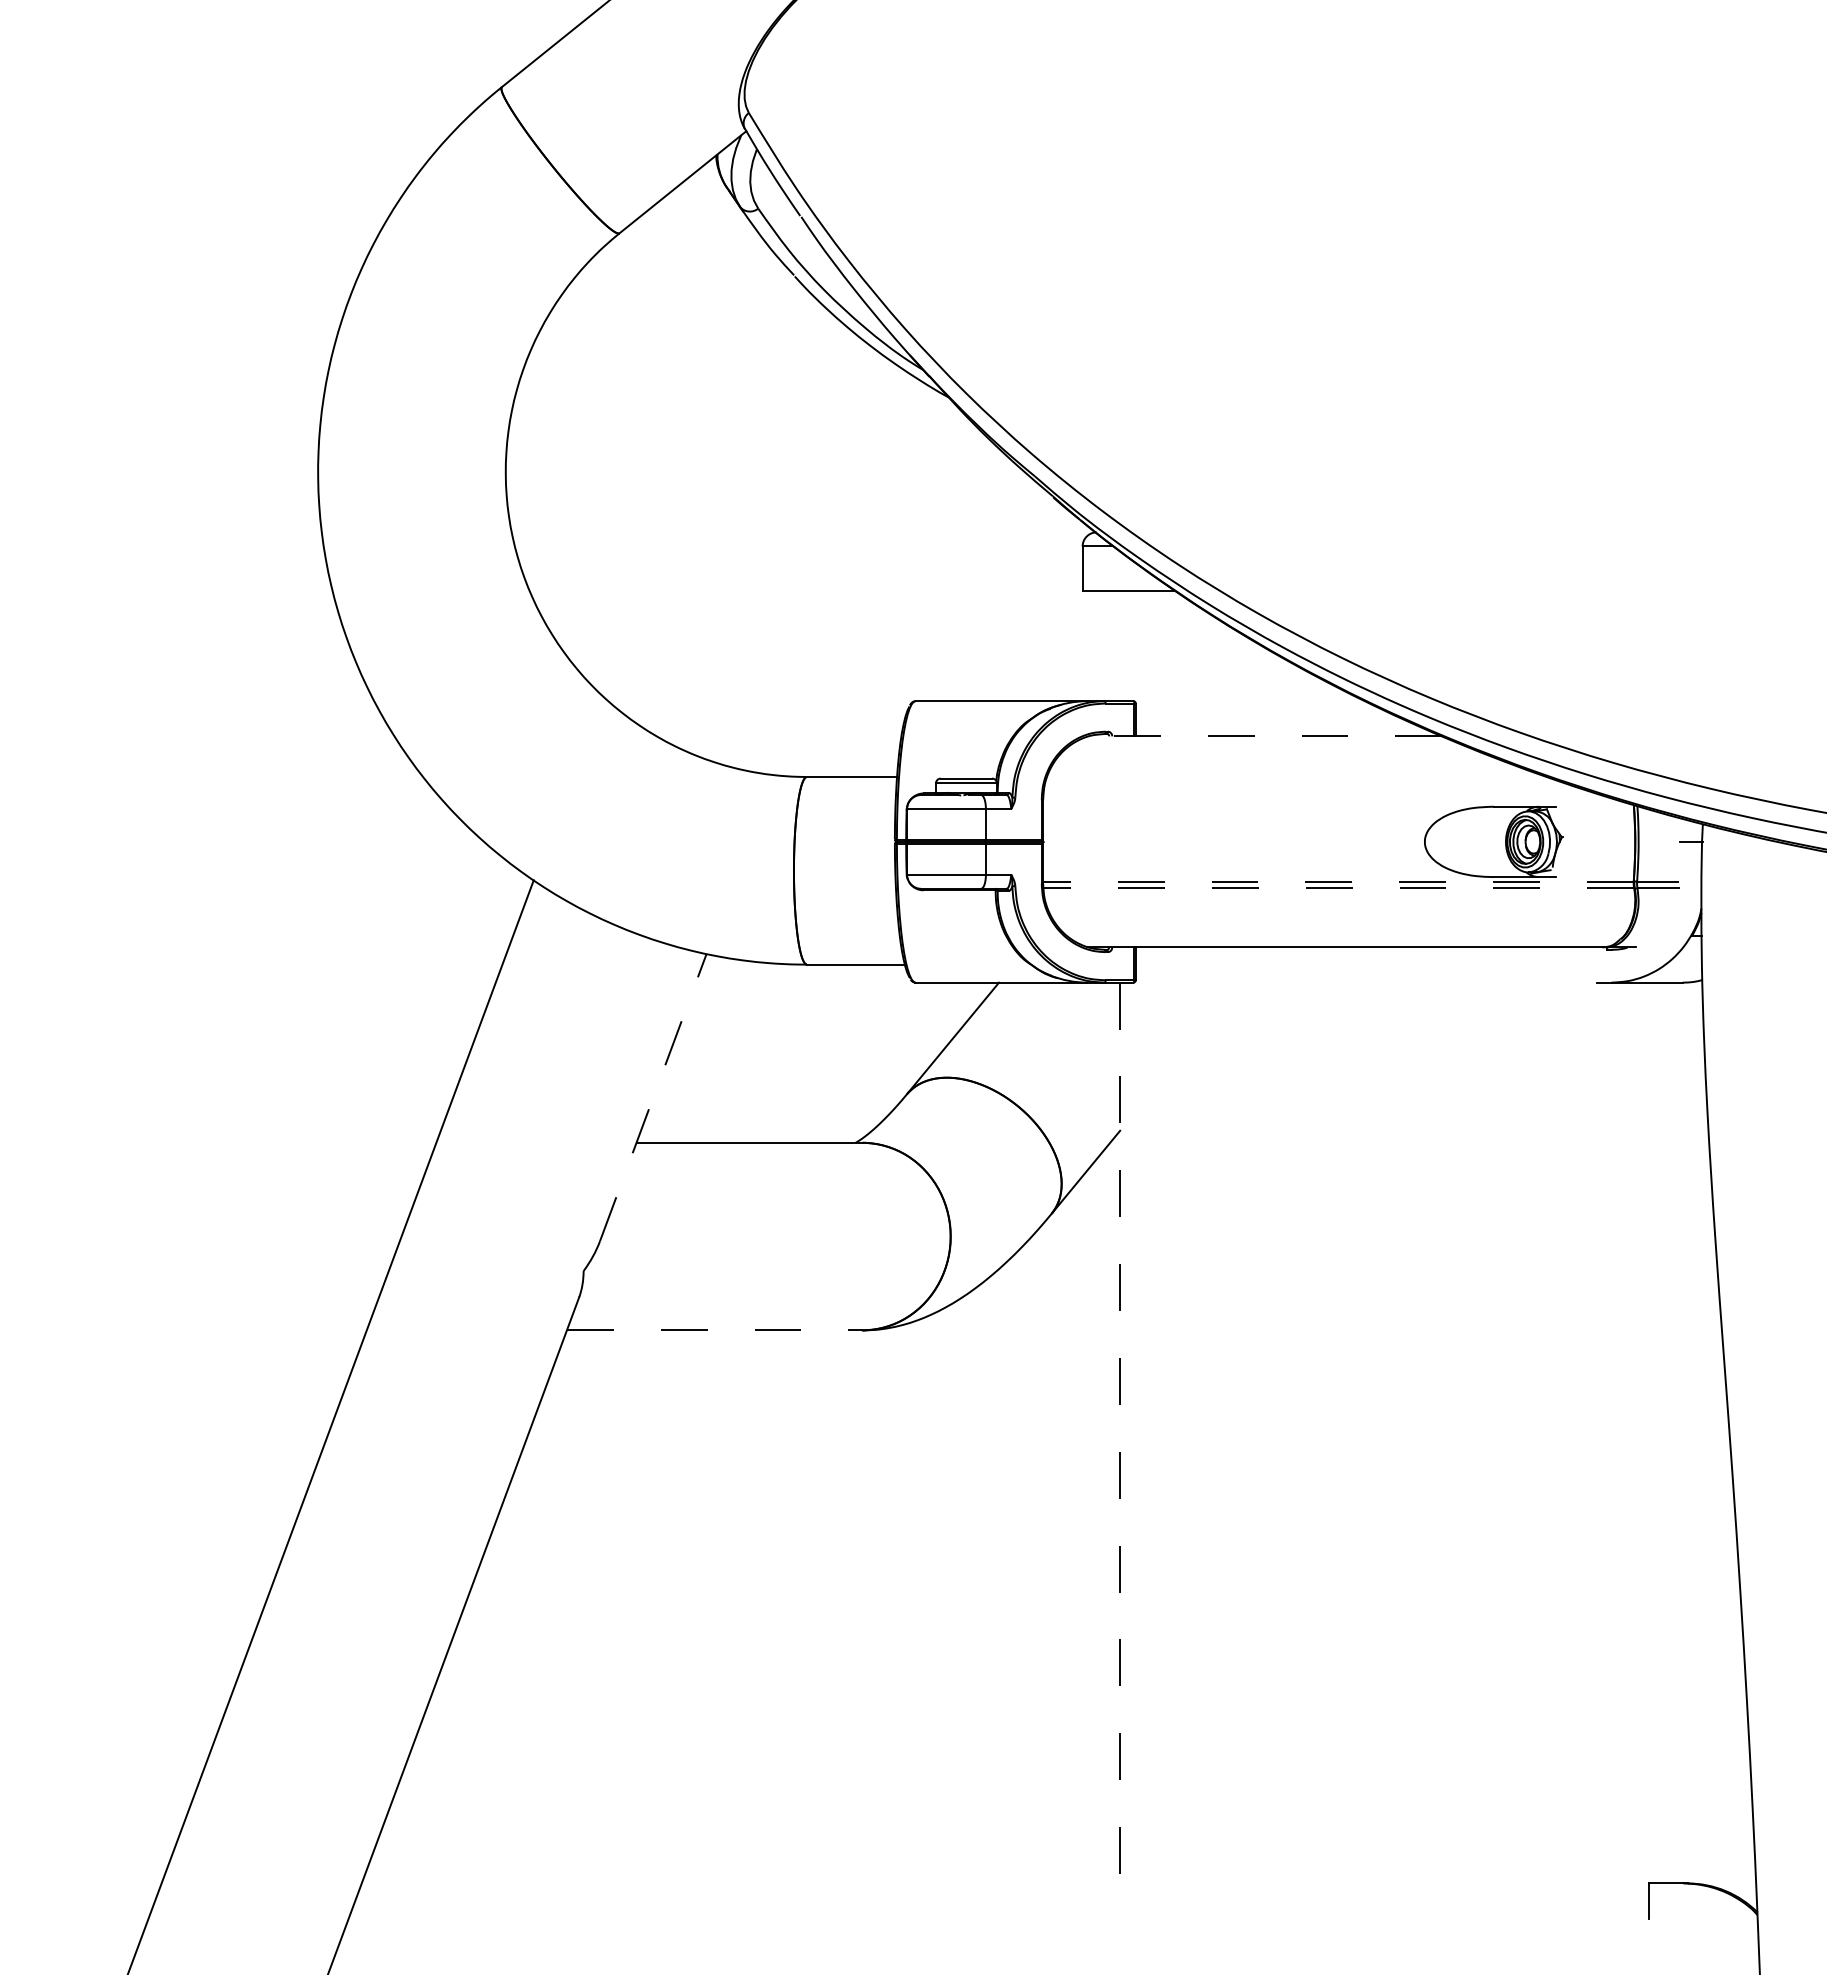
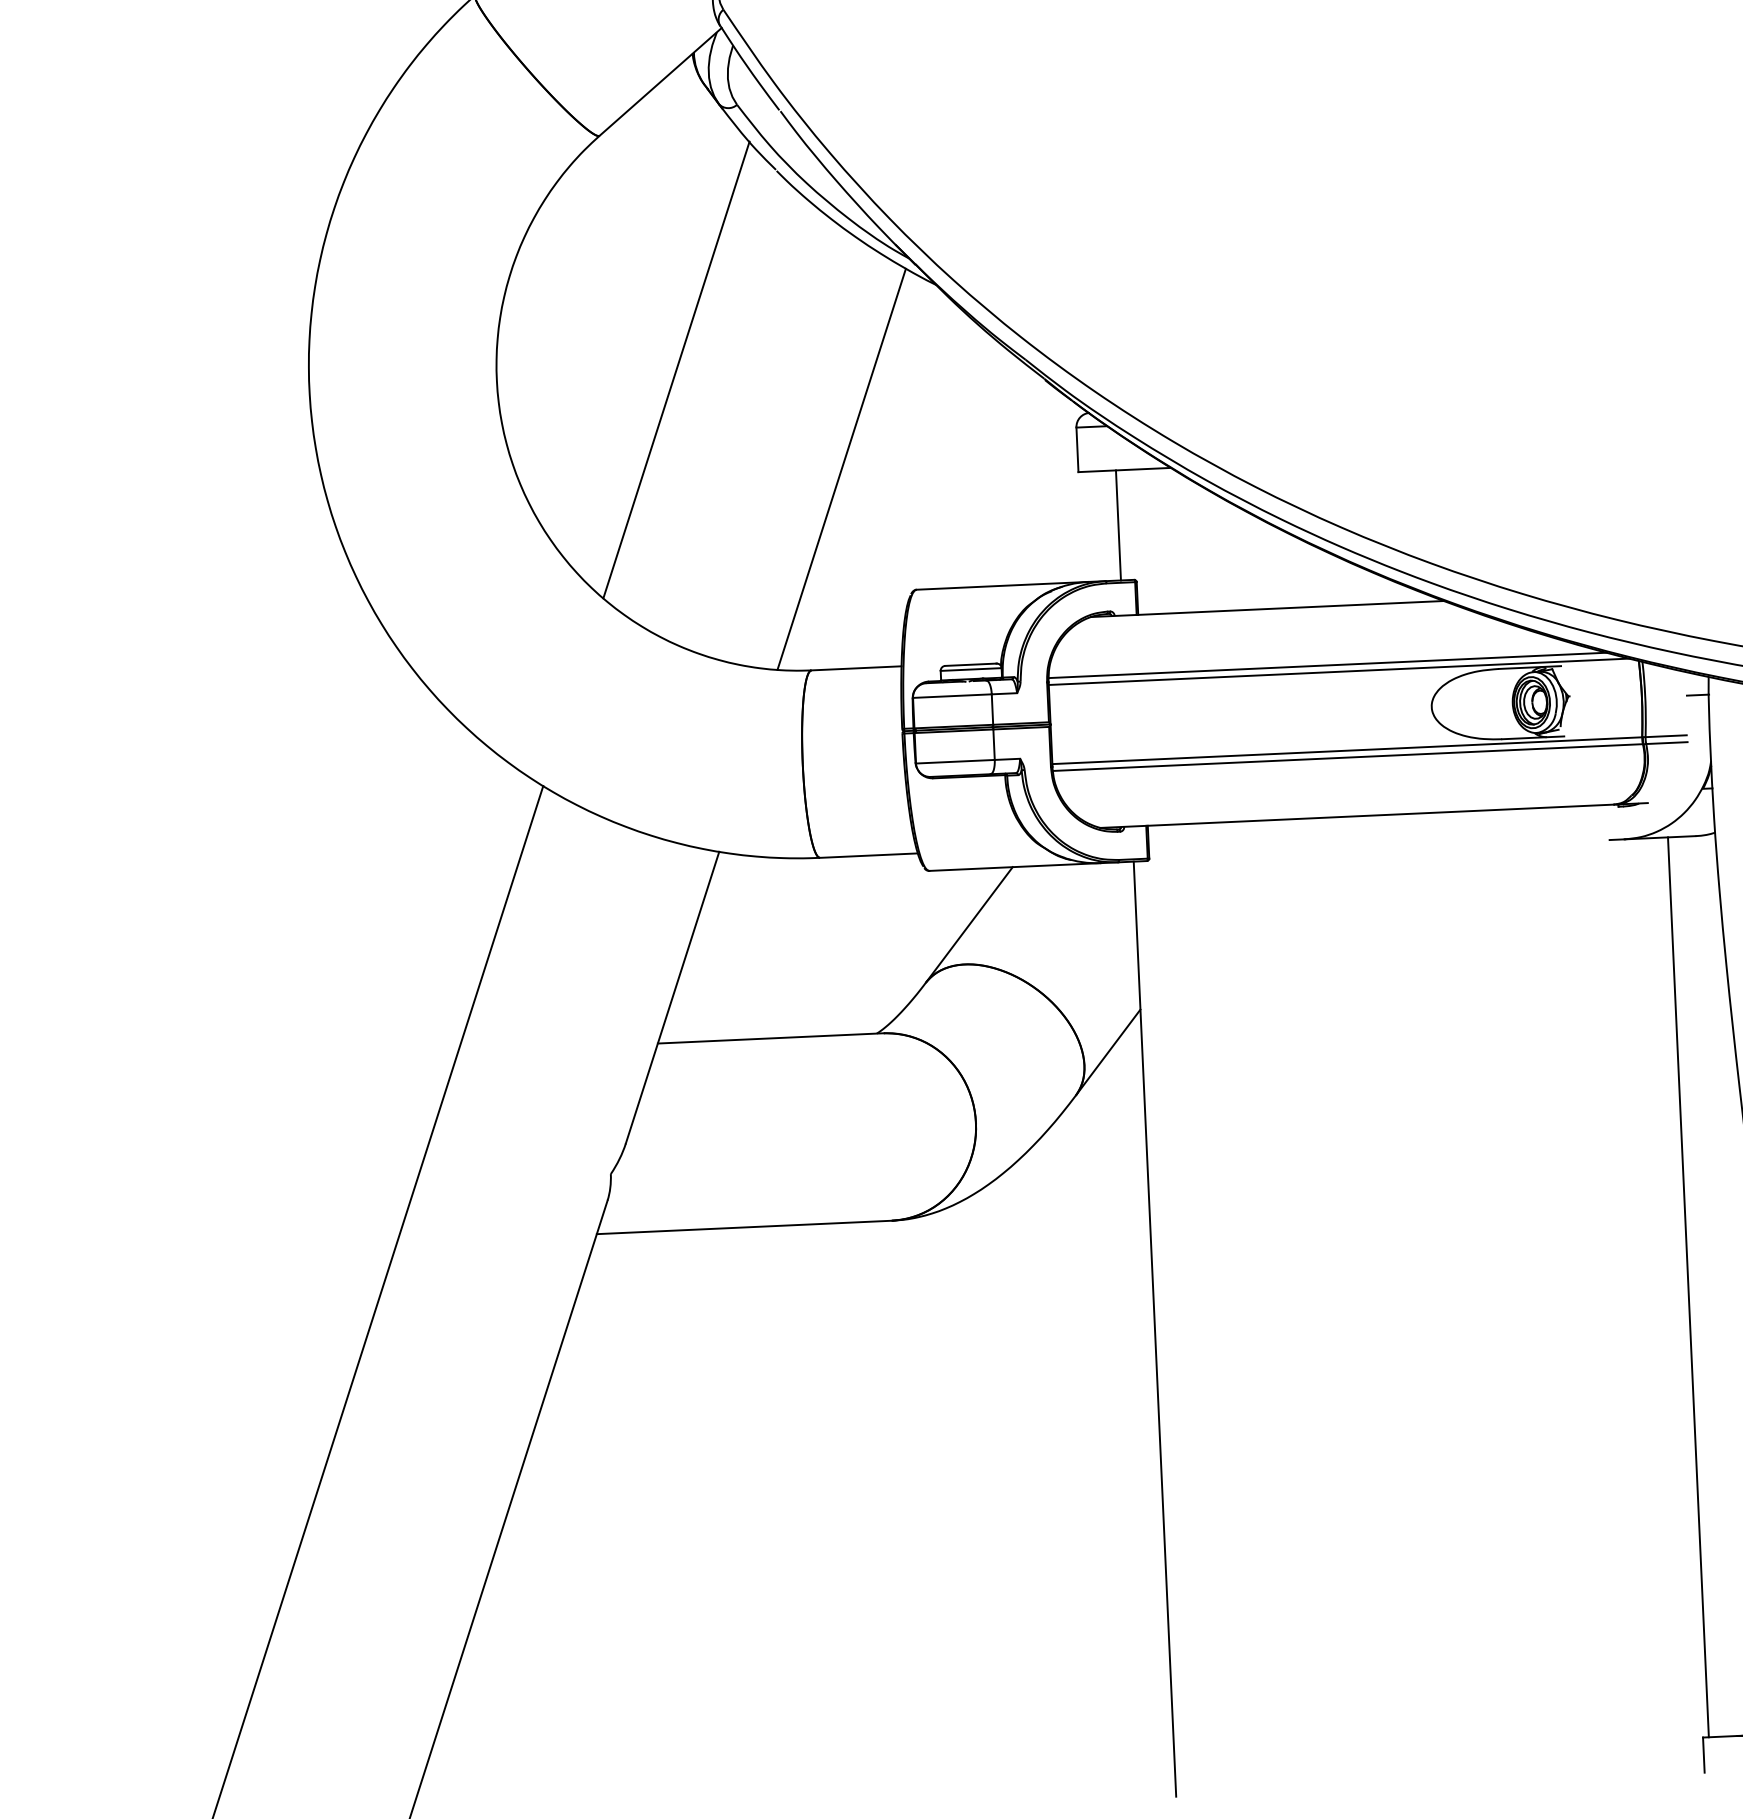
line: (685, 470) -> (676, 369), added
line: (846, 577) -> (841, 469), added
line: (1120, 646) -> (1118, 525), added
line: (1265, 736) -> (1267, 609), dashed -> solid
line: (1322, 795) -> (1327, 665), added
line: (1334, 802) -> (1339, 671), added
line: (1338, 881) -> (1347, 750), dashed -> solid
line: (1338, 888) -> (1347, 757), dashed -> solid
line: (653, 1097) -> (672, 997), dashed -> solid
line: (714, 1330) -> (744, 1227), dashed -> solid
line: (1654, 1432) -> (1687, 1286), added
line: (1120, 1451) -> (1155, 1329), dashed -> solid

